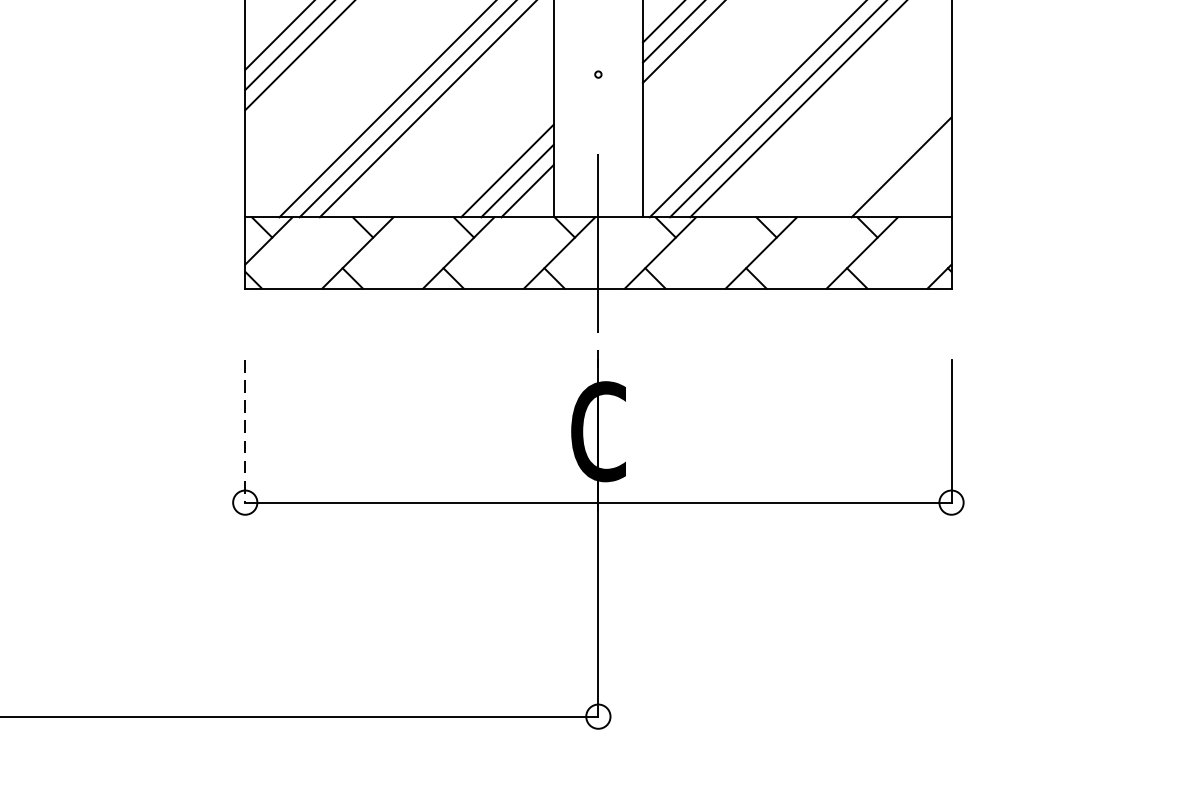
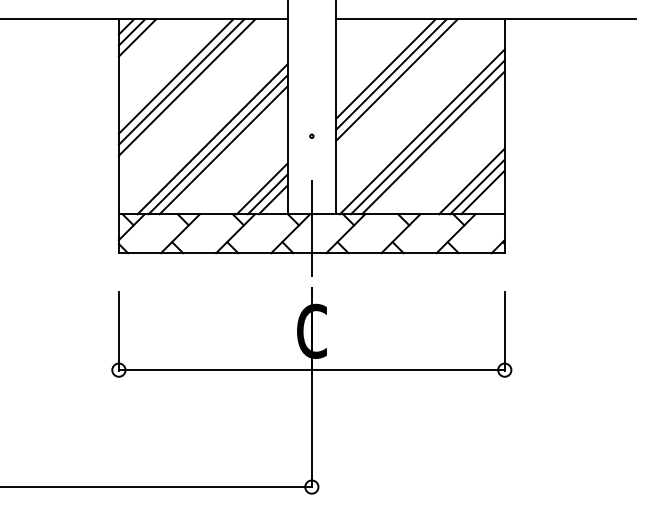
line: (890, 157) -> (471, 181), added
line: (910, 177) -> (482, 192), added
line: (244, 431) -> (118, 331), dashed -> solid

